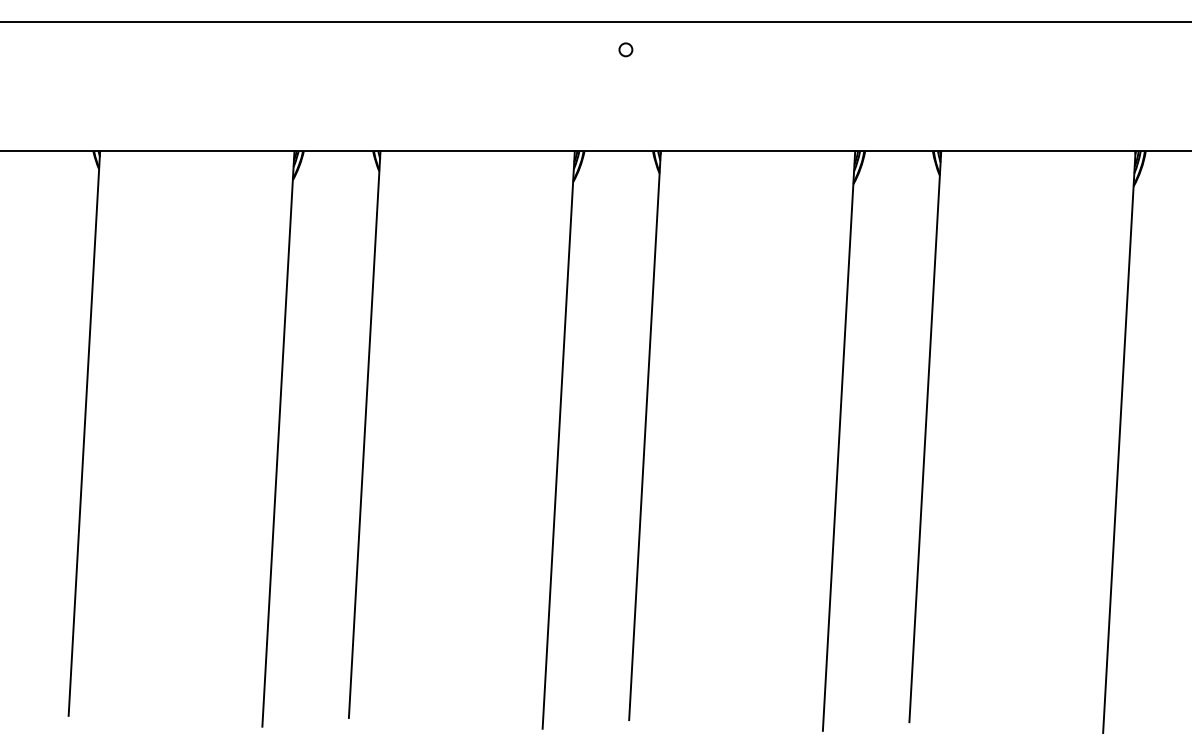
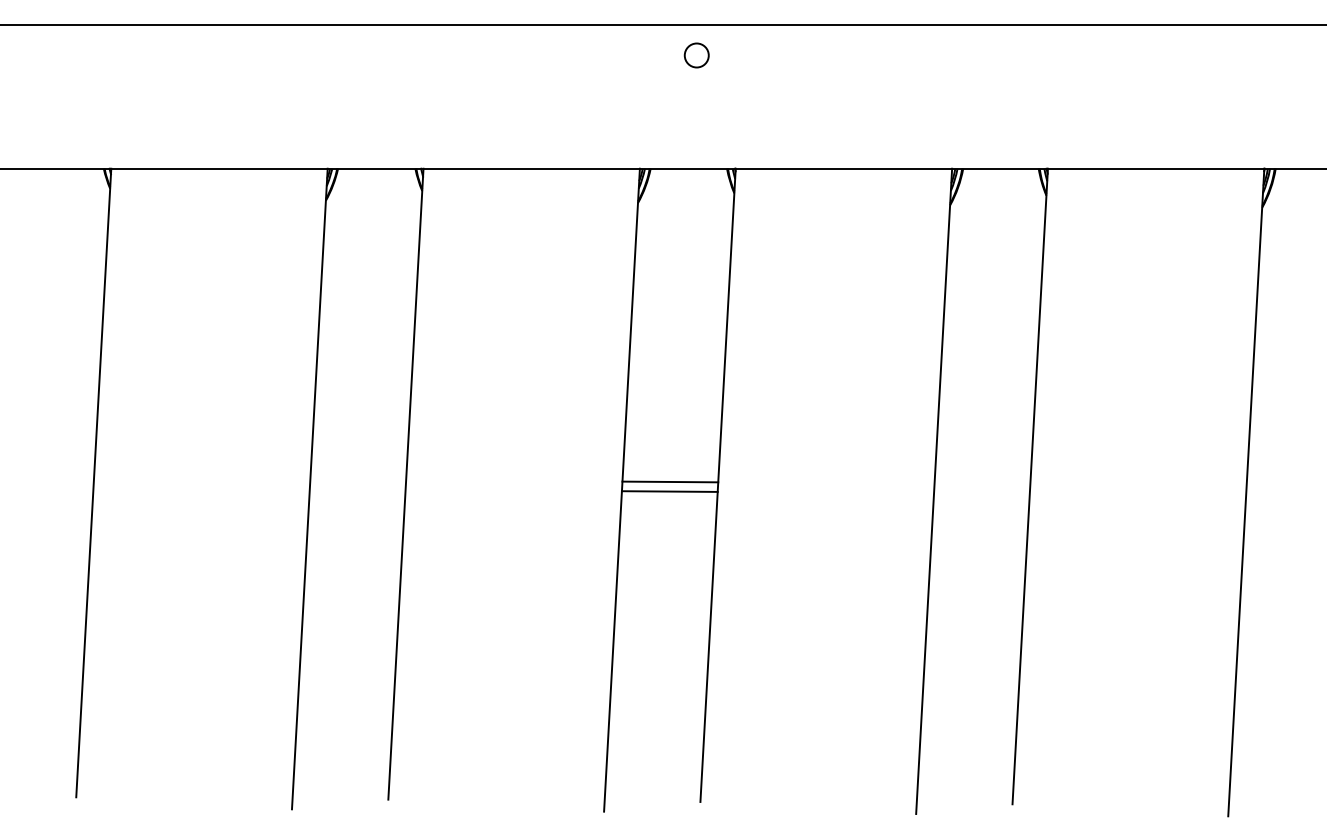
circle: (625, 49) -> (696, 55), size x1.67
line: (602, 432) -> (670, 481), added
line: (601, 441) -> (669, 491), added

